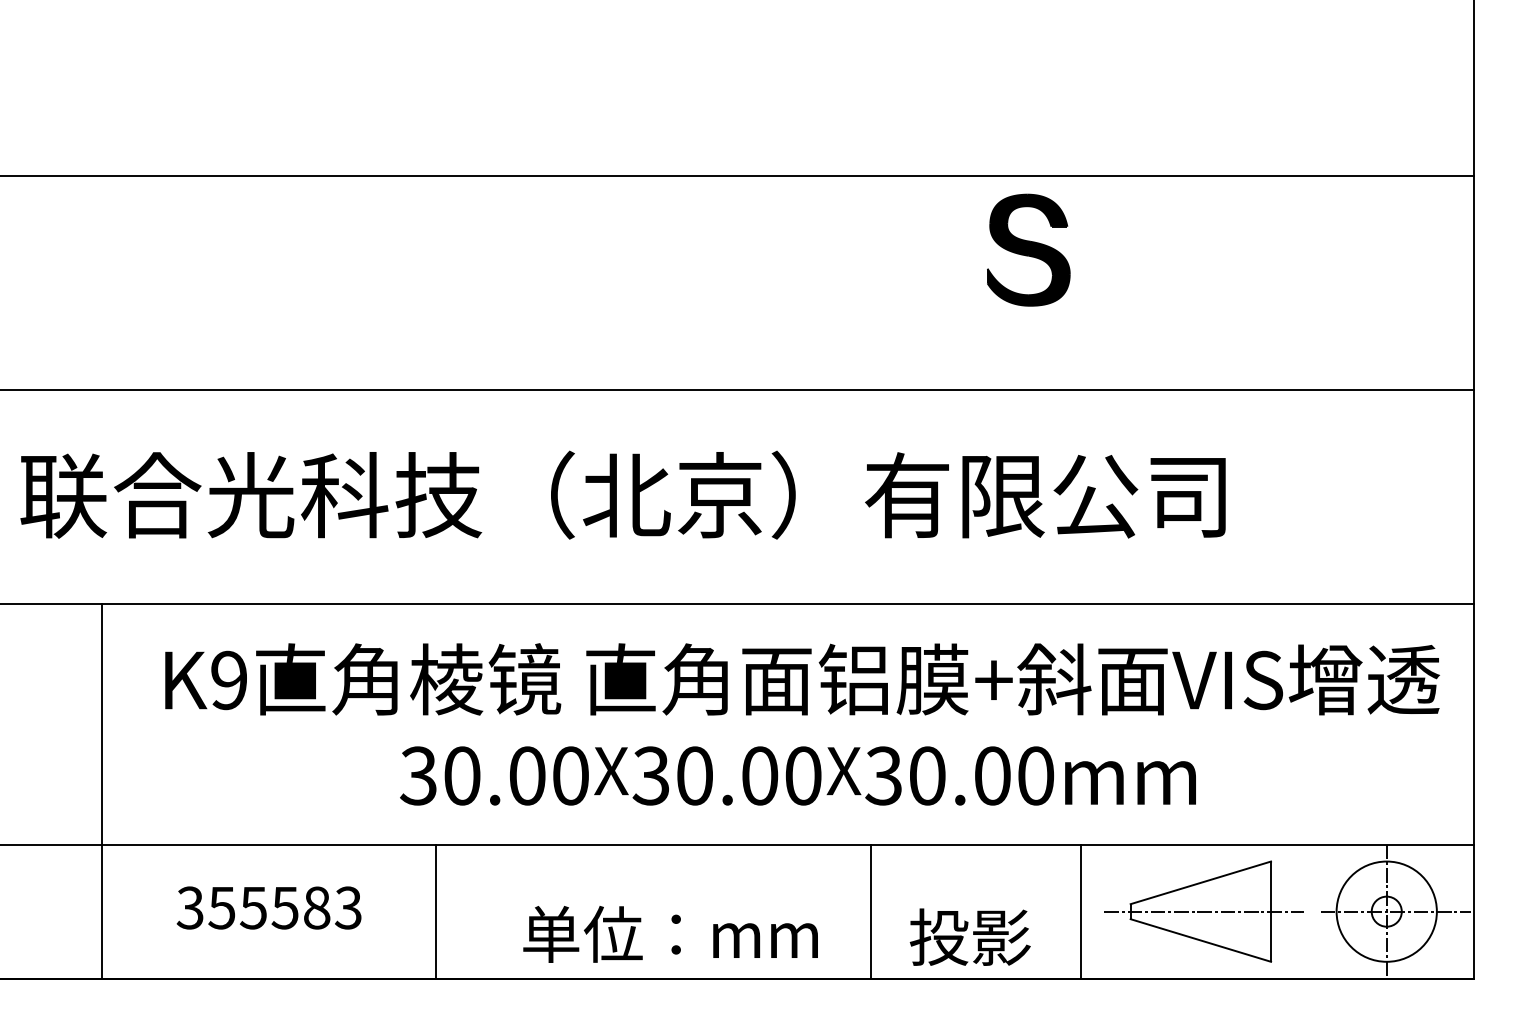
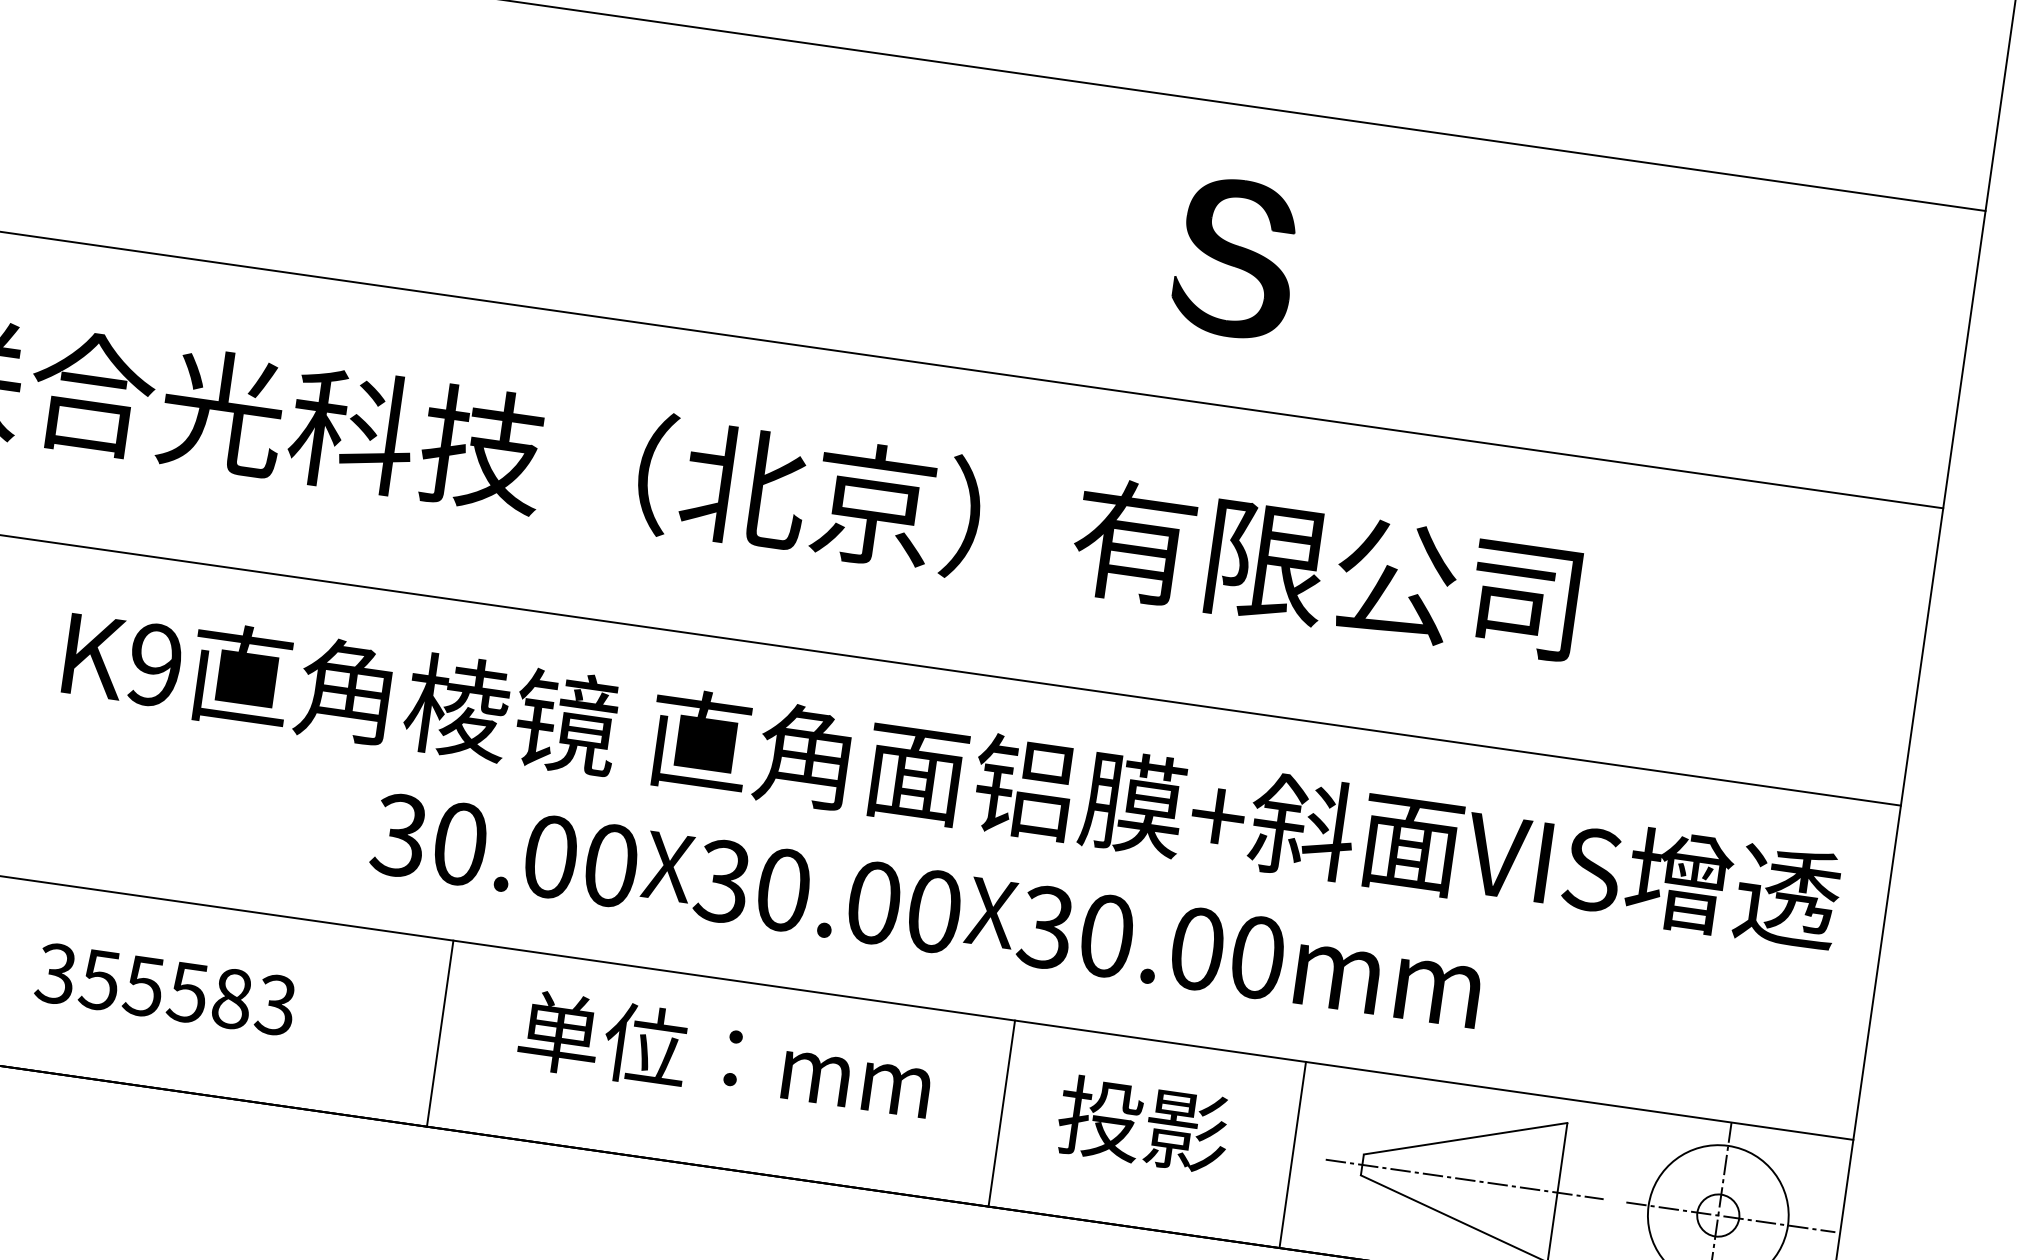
part: (1028, 249) -> (1236, 257), moved
line: (436, 911) -> (440, 1033), moved
text: (670, 934) -> (725, 1056), moved
text: (969, 936) -> (1142, 1123), moved

